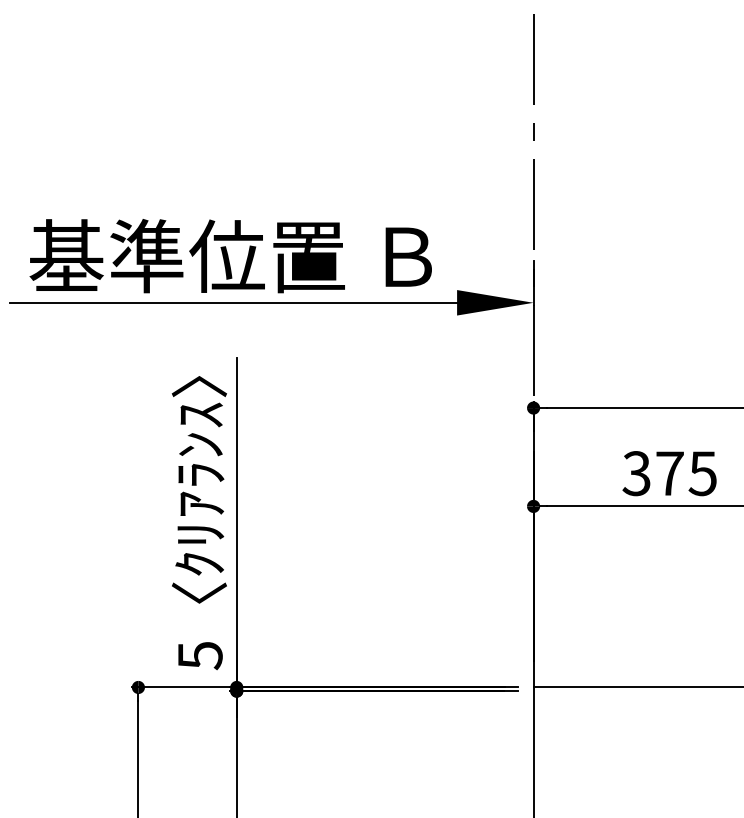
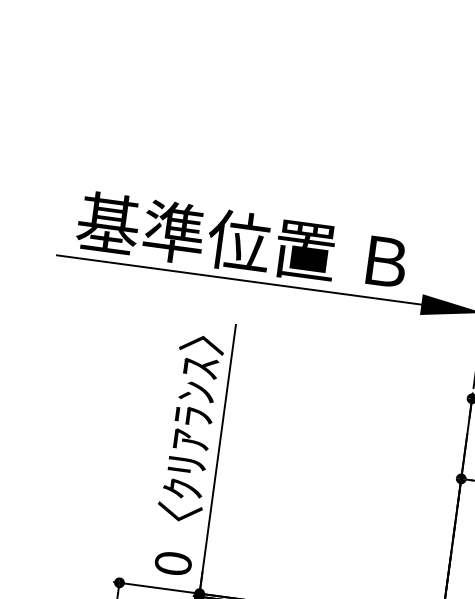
text: (199, 655) -> (172, 563), 5 -> 0

